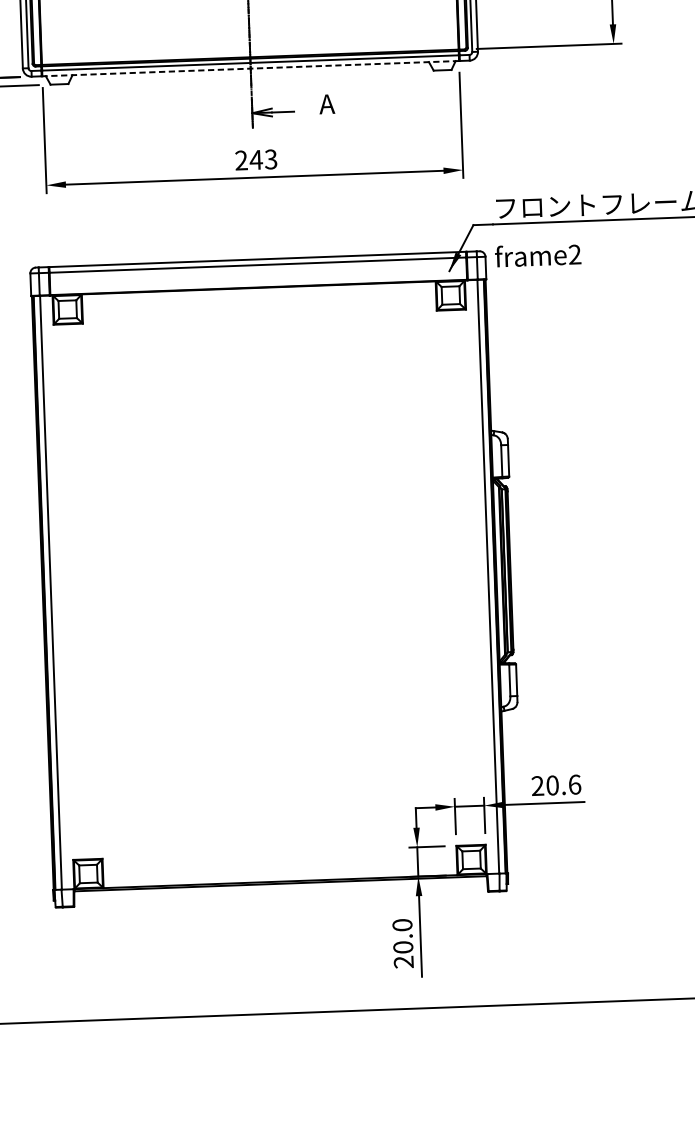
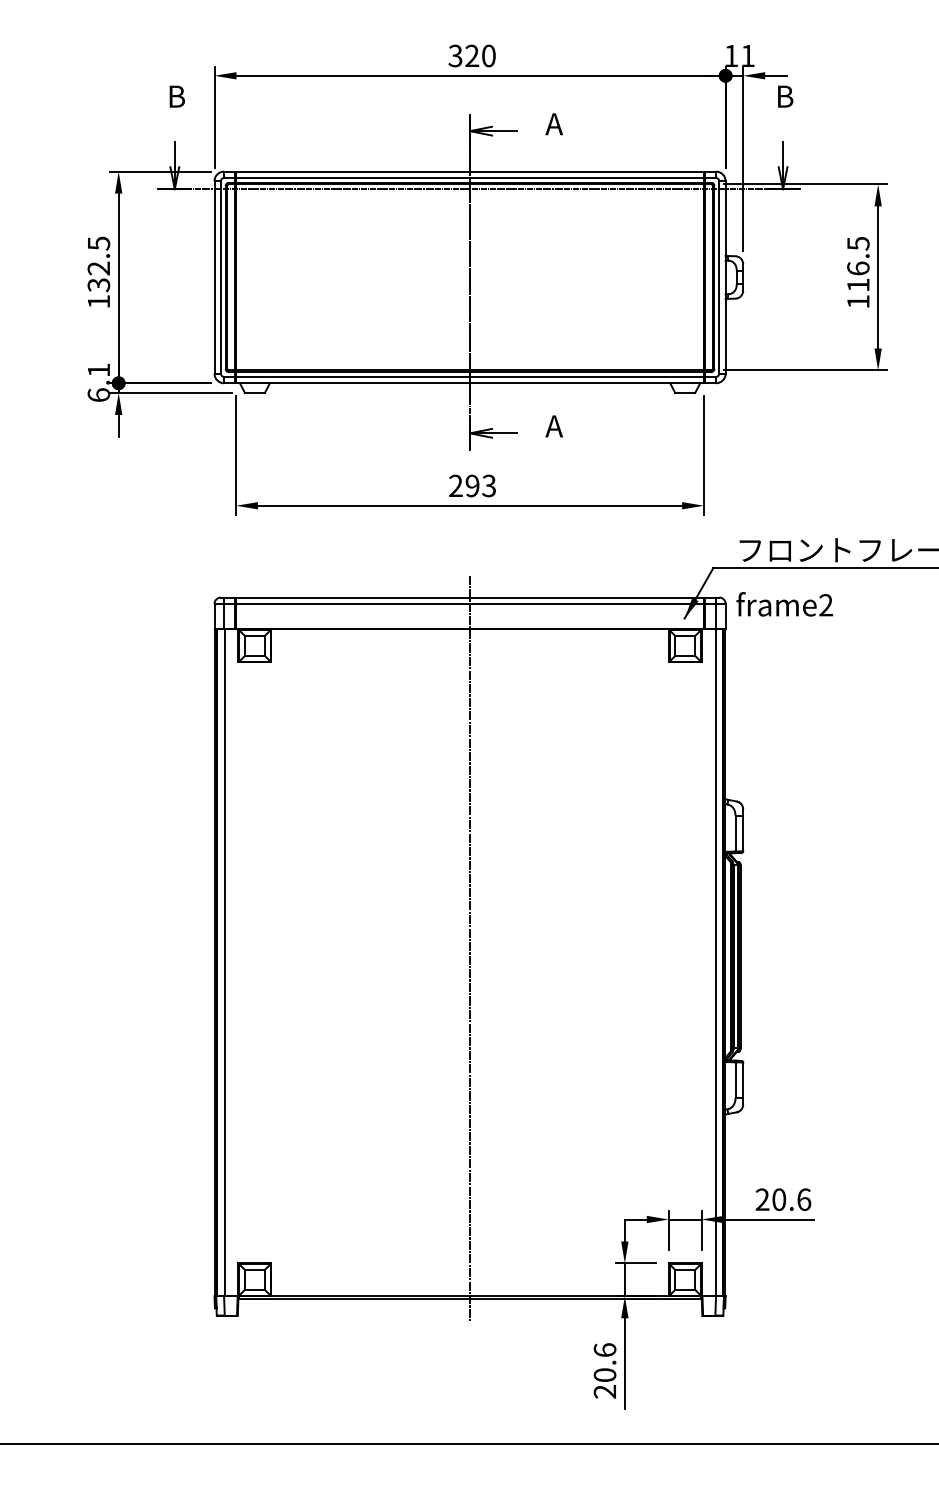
line: (251, 68) -> (470, 383), dashed -> solid
text: (256, 159) -> (472, 485), 243 -> 293
line: (269, 571) -> (470, 947), added
text: (401, 924) -> (604, 1349), 20.0 -> 20.6

